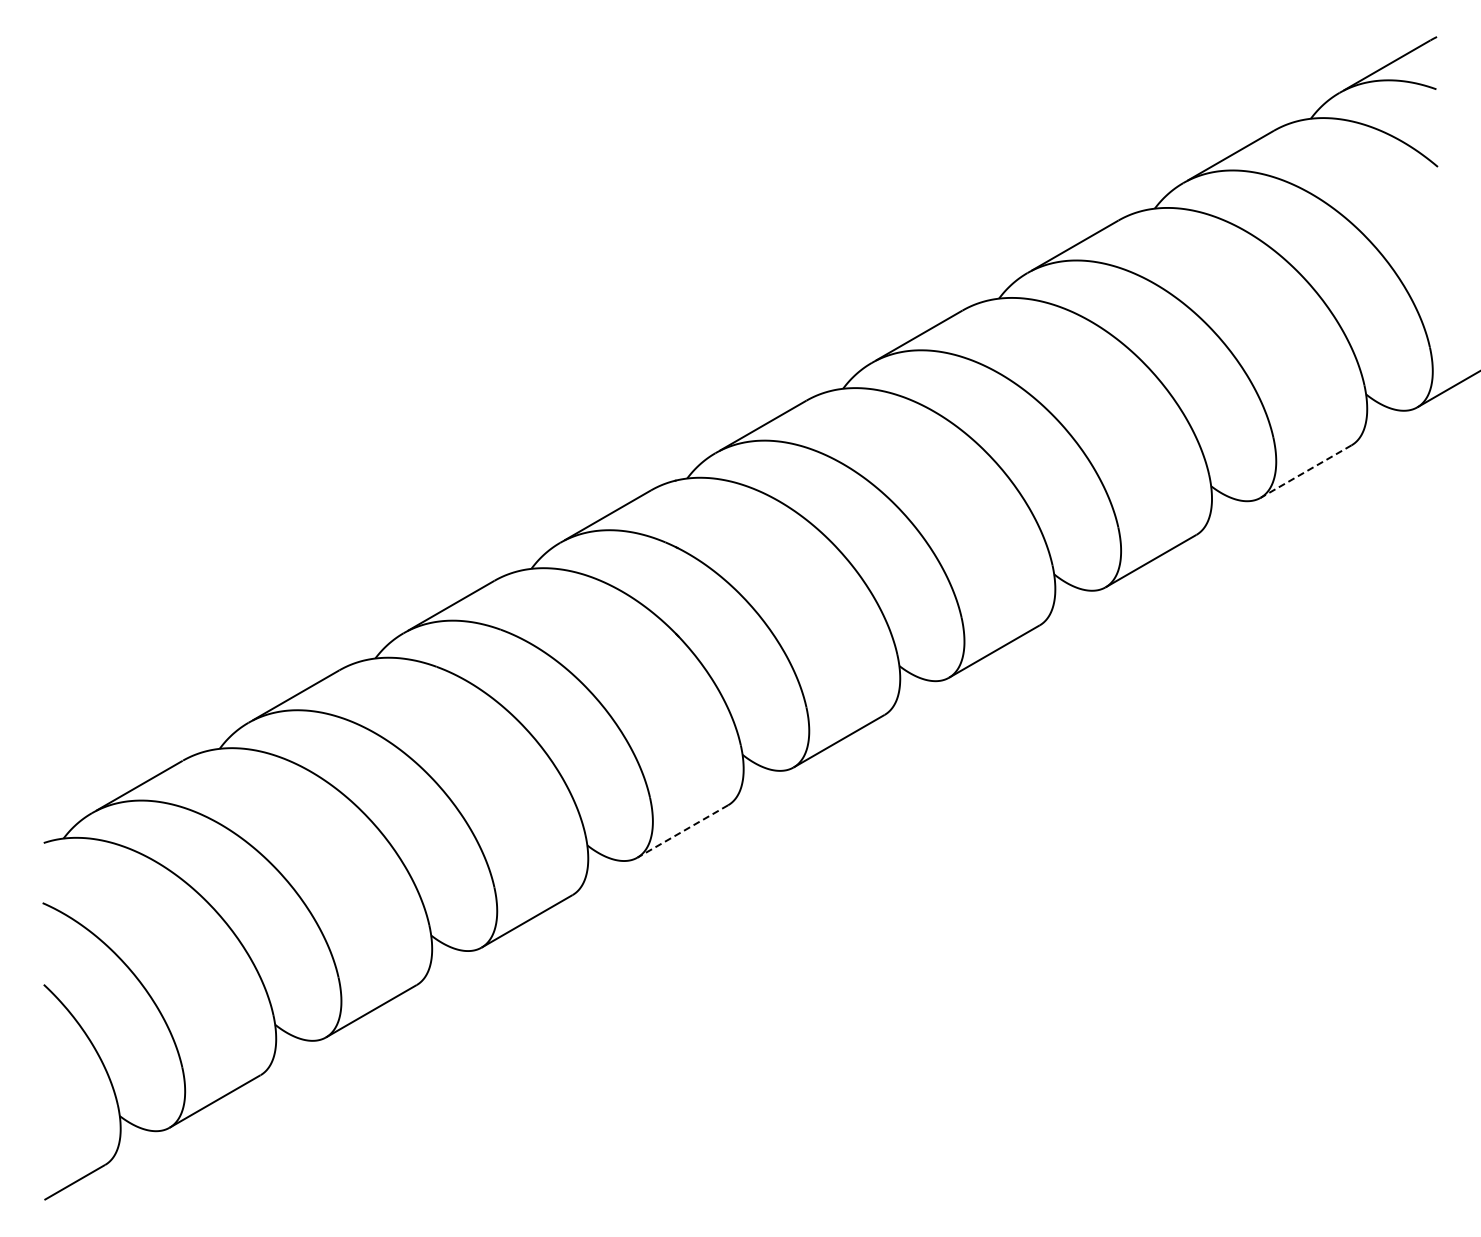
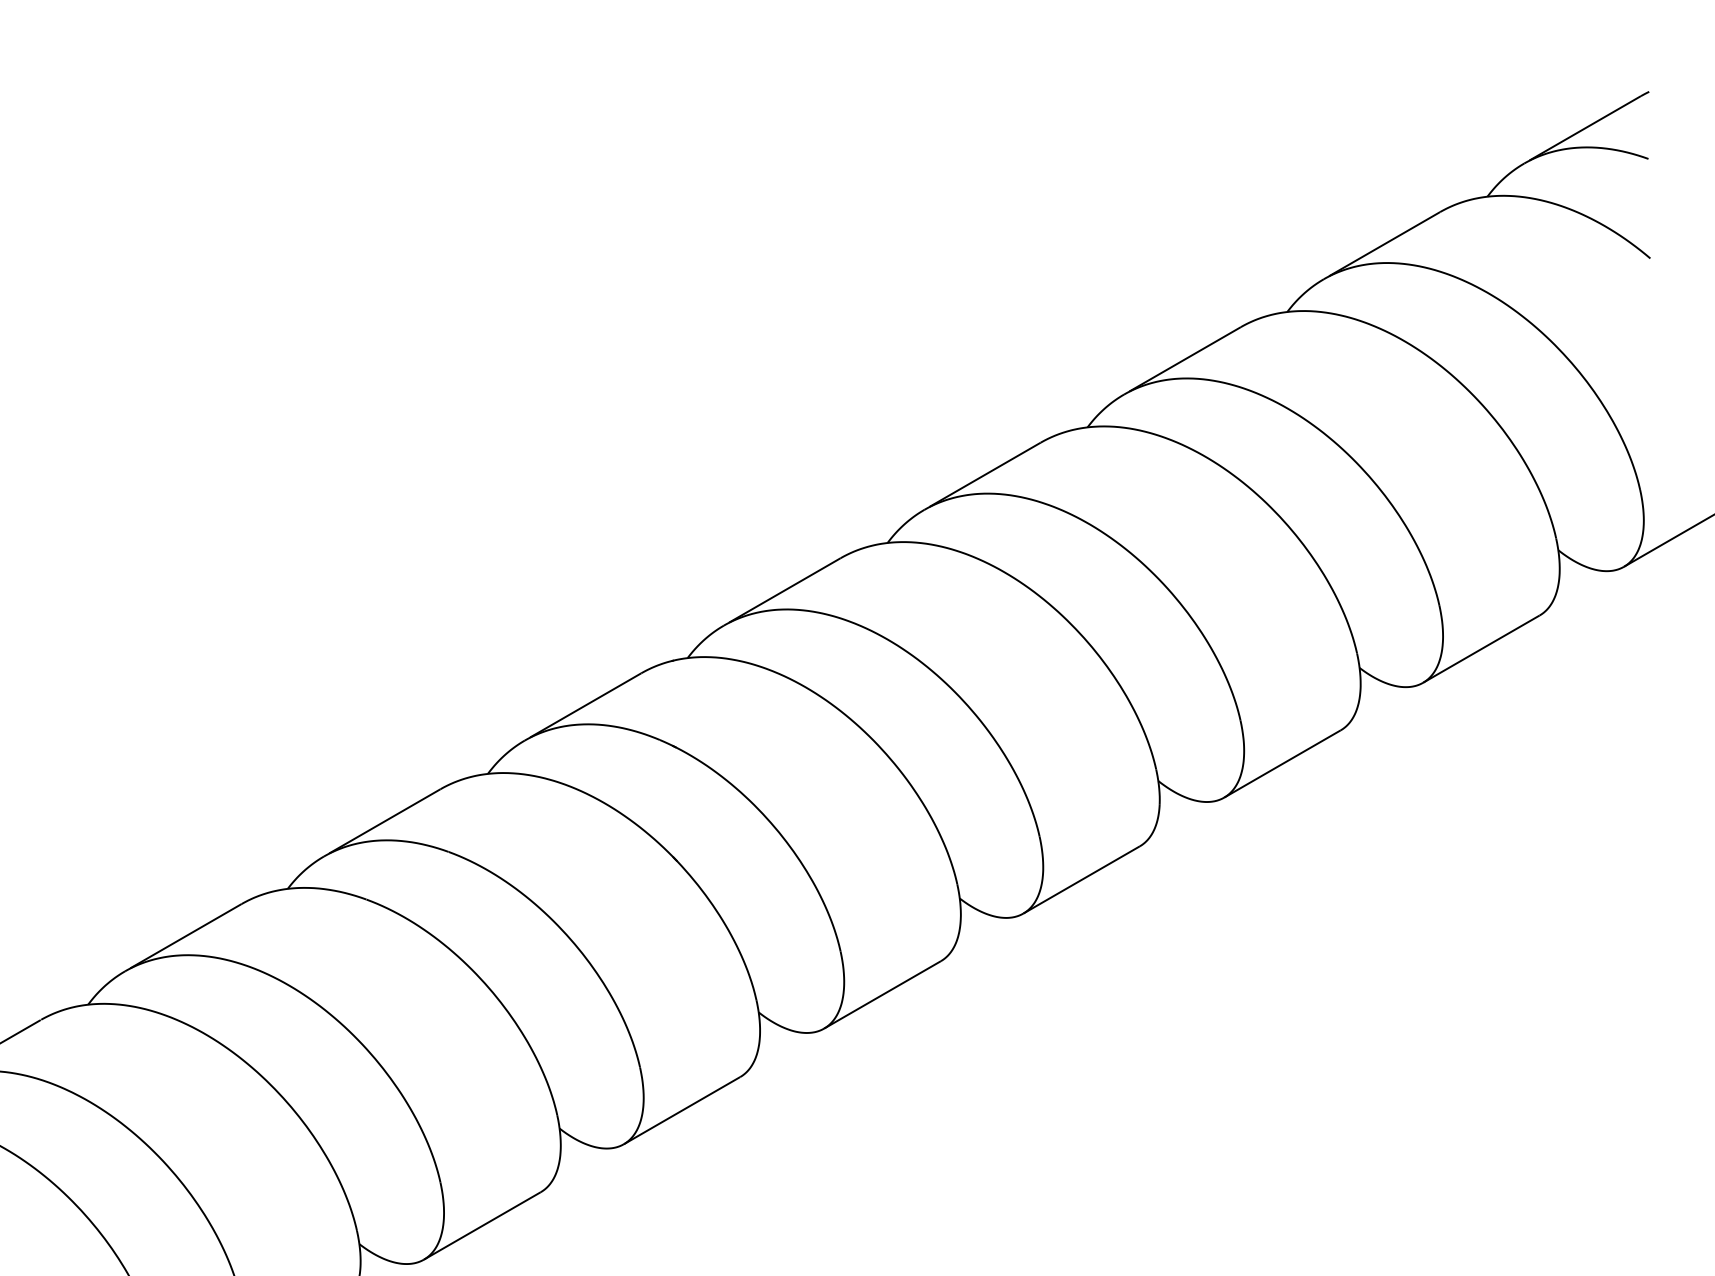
line: (1305, 471) -> (1480, 649), dashed -> solid
line: (682, 831) -> (681, 1110), dashed -> solid

